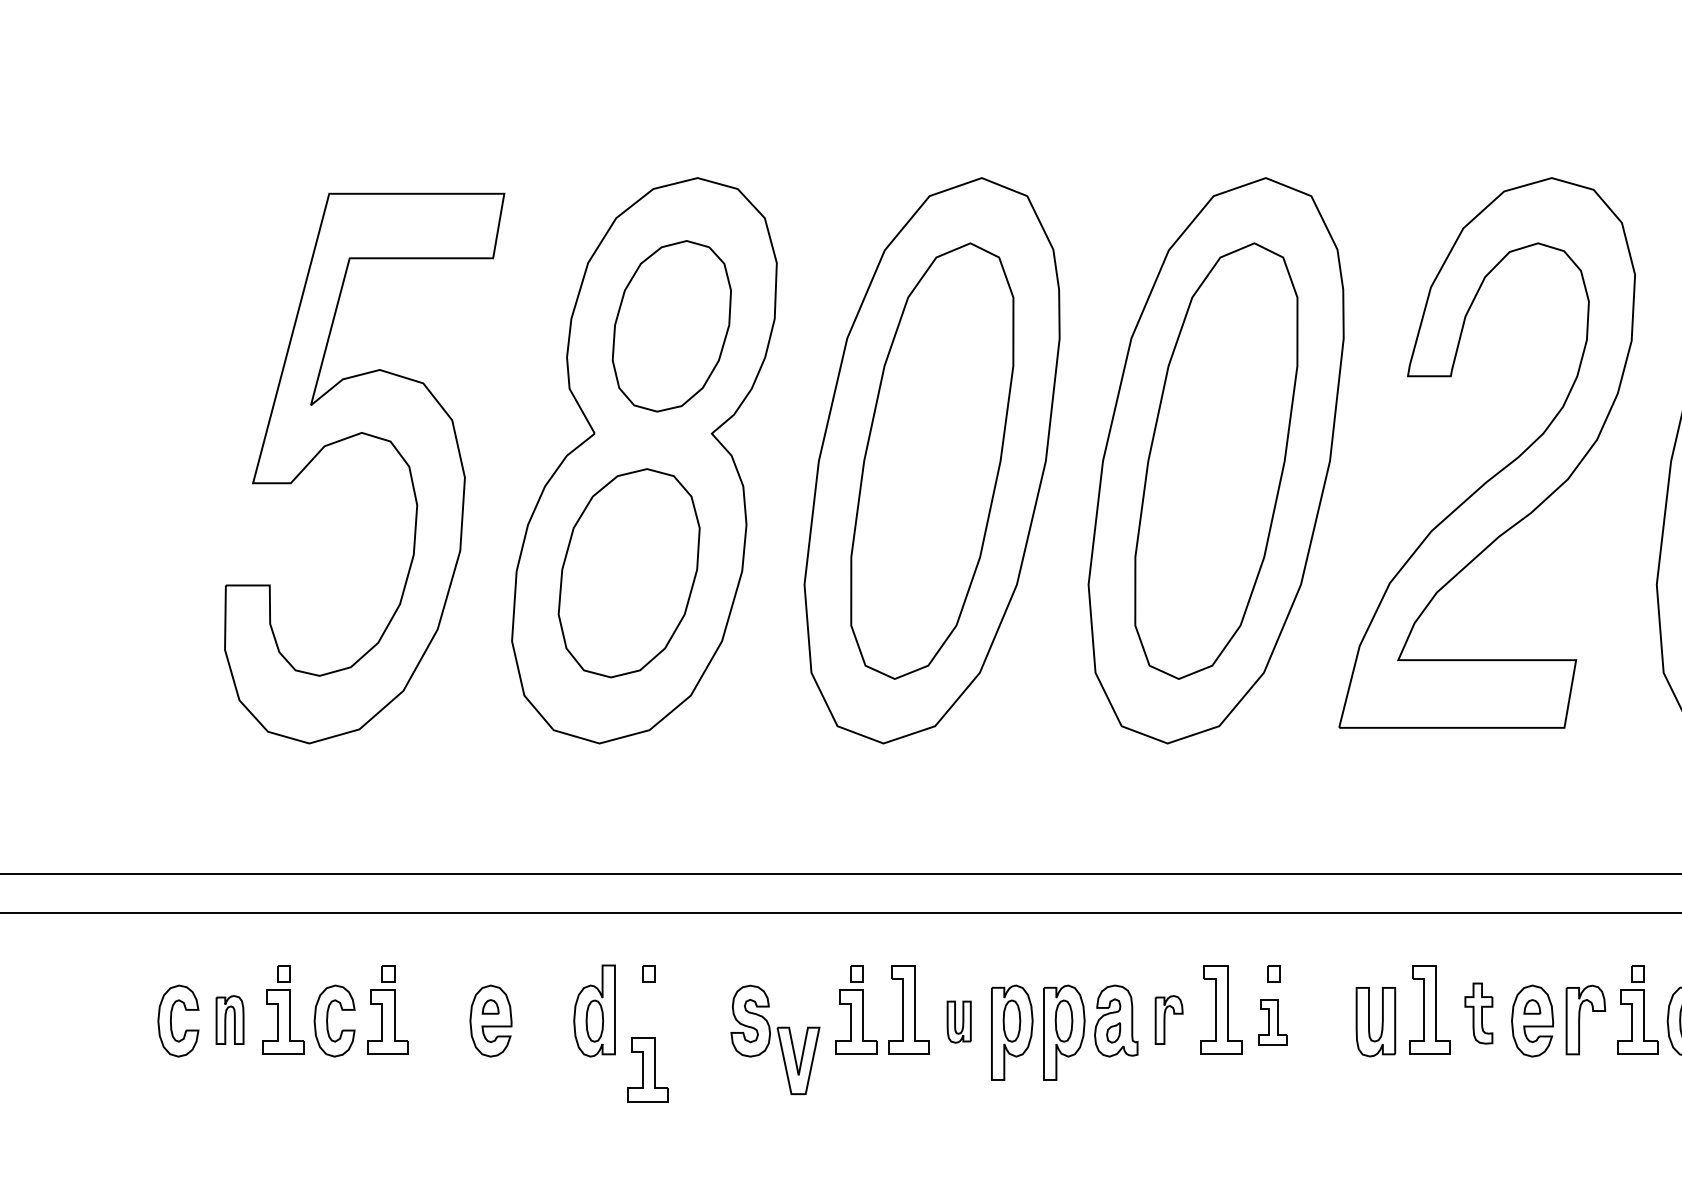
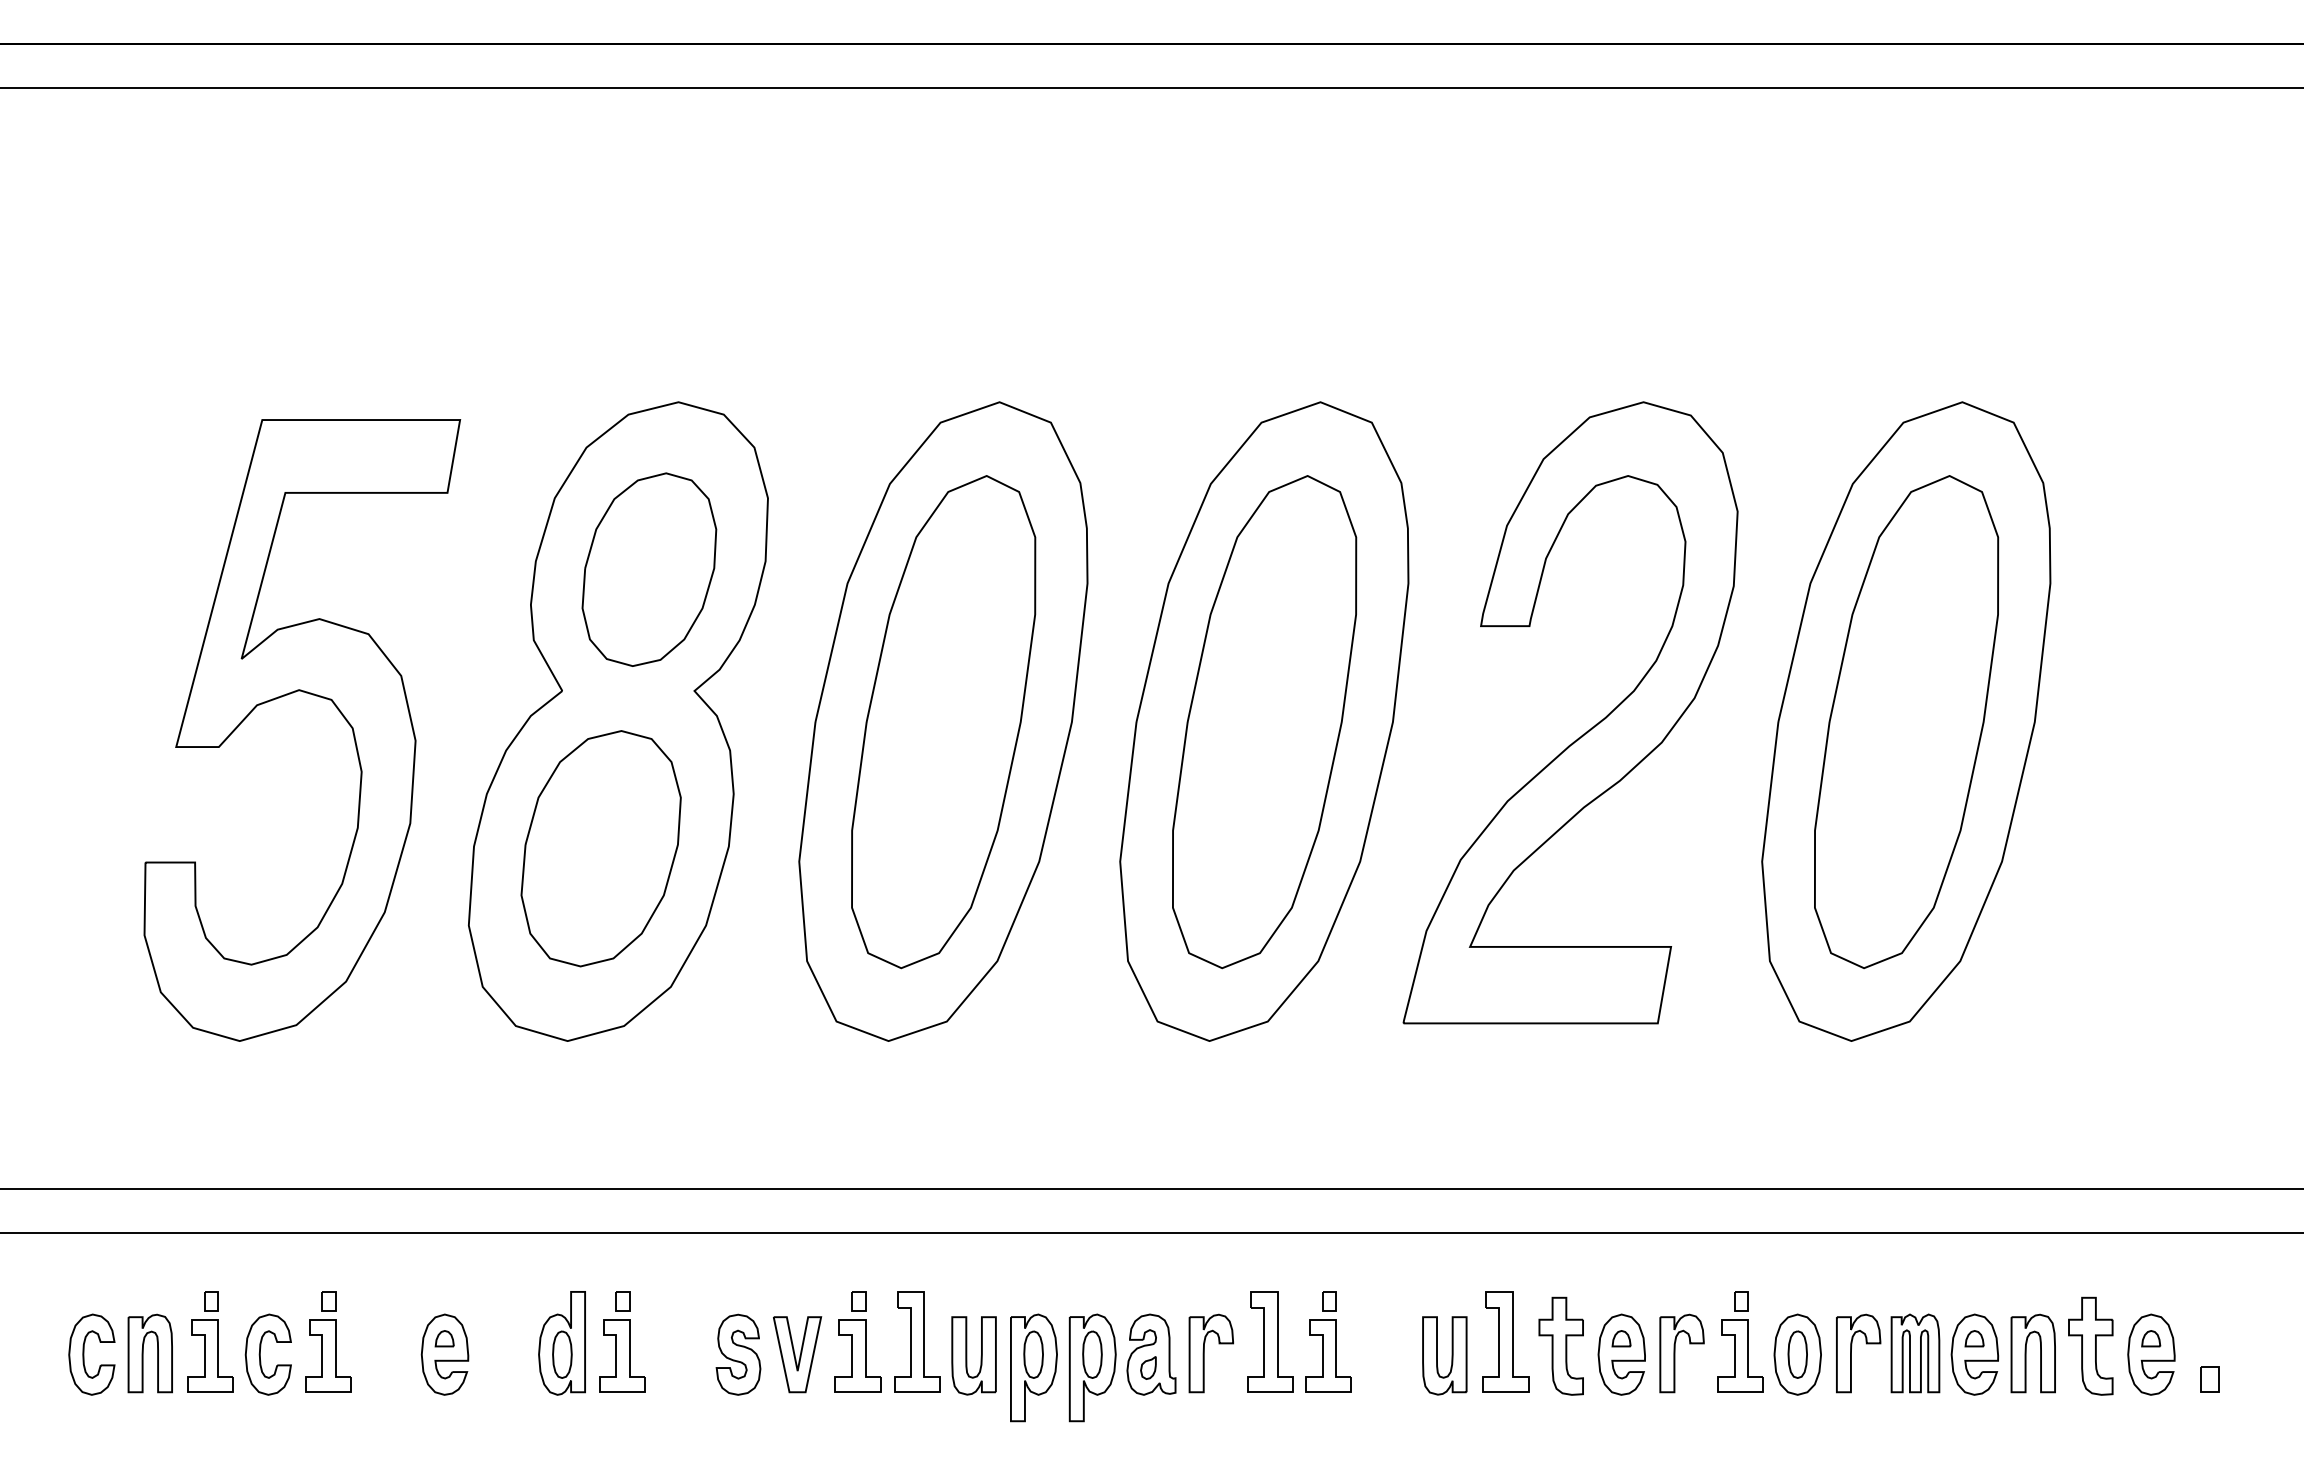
part: (1478, 1012) -> (1560, 1345), size x1.43
part: (229, 1020) -> (149, 1353), size x1.43
part: (1168, 1020) -> (1210, 1353), size x1.43
part: (958, 1021) -> (973, 1355), size x1.67
part: (1272, 1021) -> (1328, 1355), size x1.43
part: (798, 1060) -> (797, 1354), moved
part: (648, 1069) -> (622, 1355), moved

